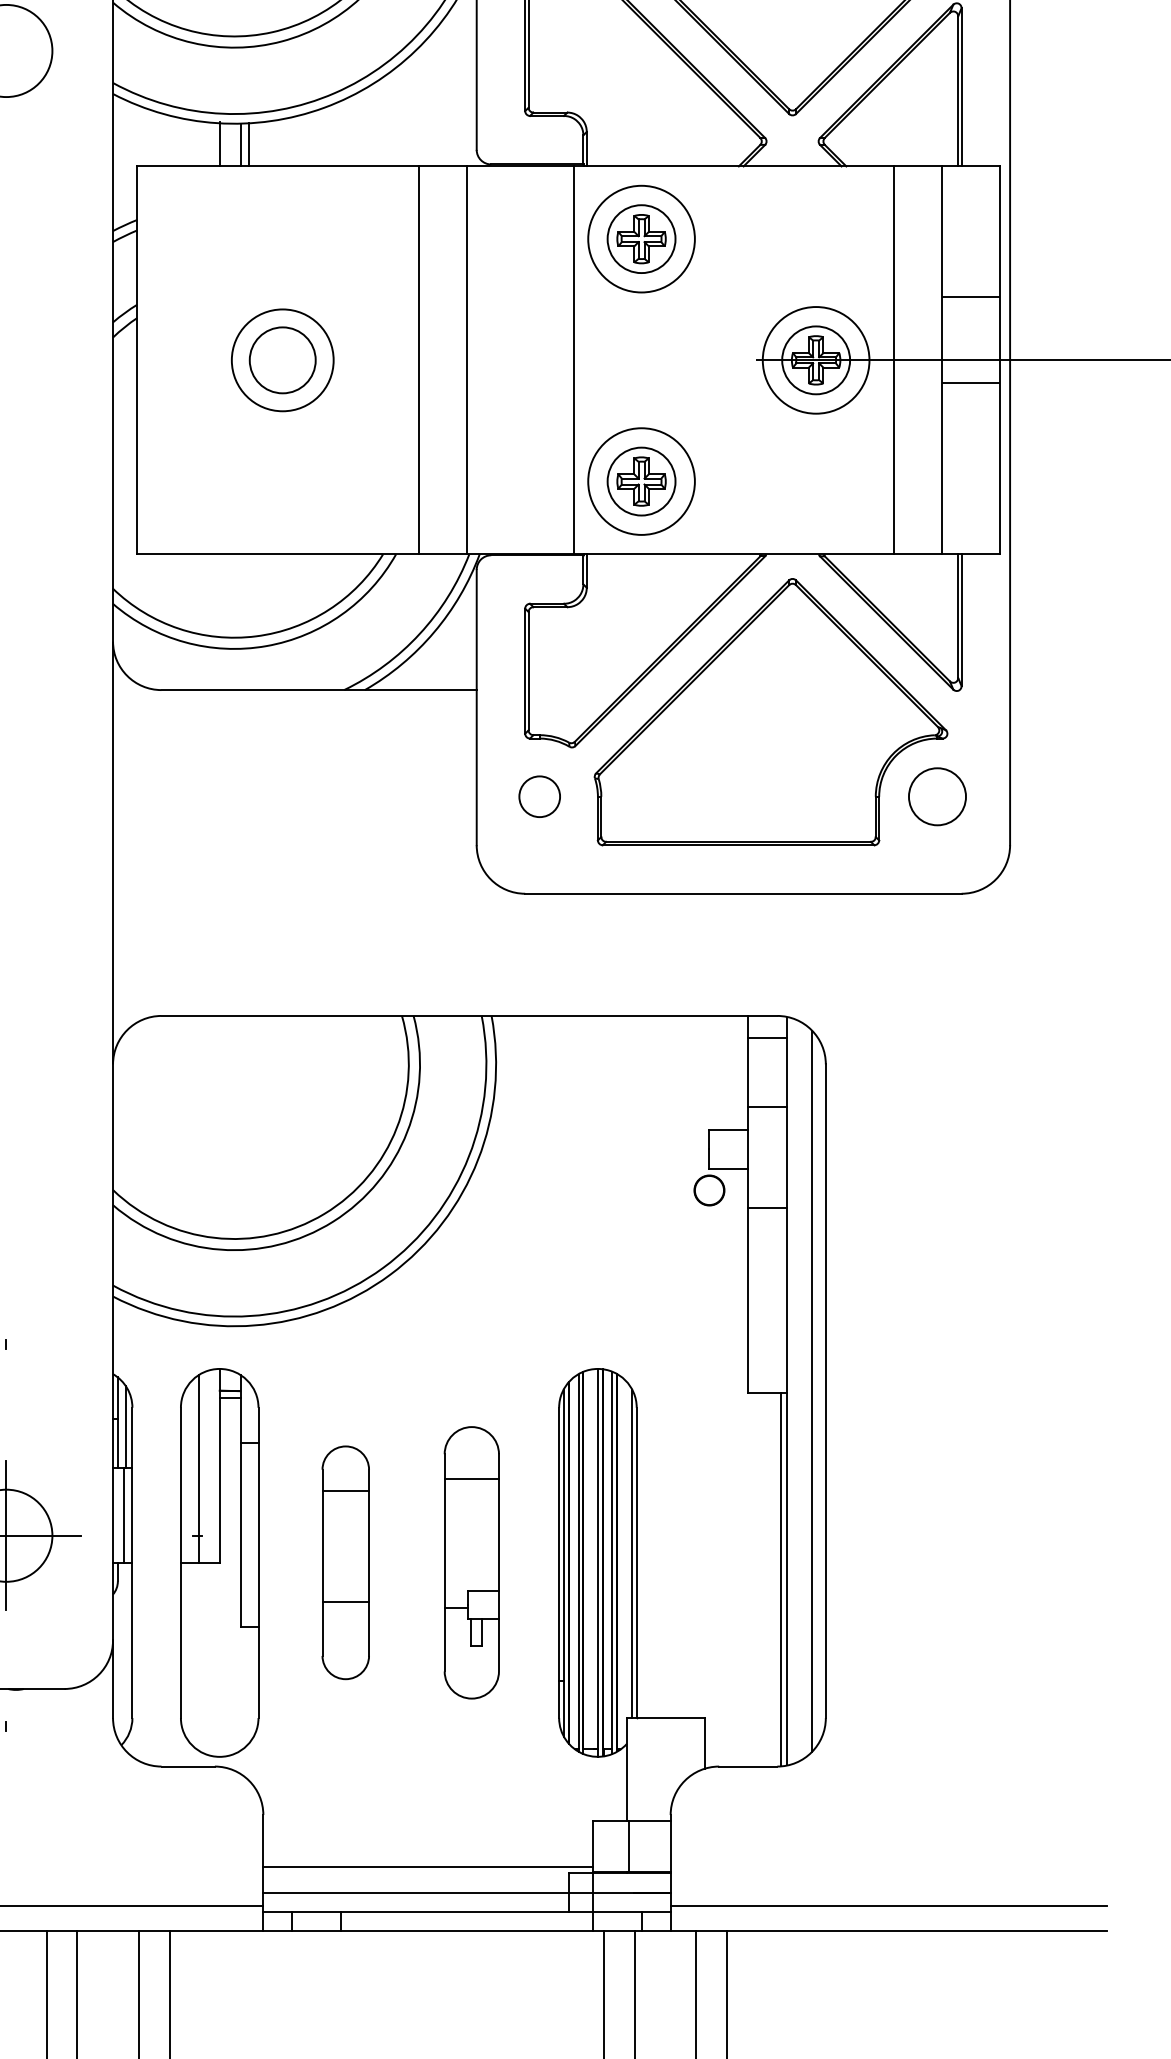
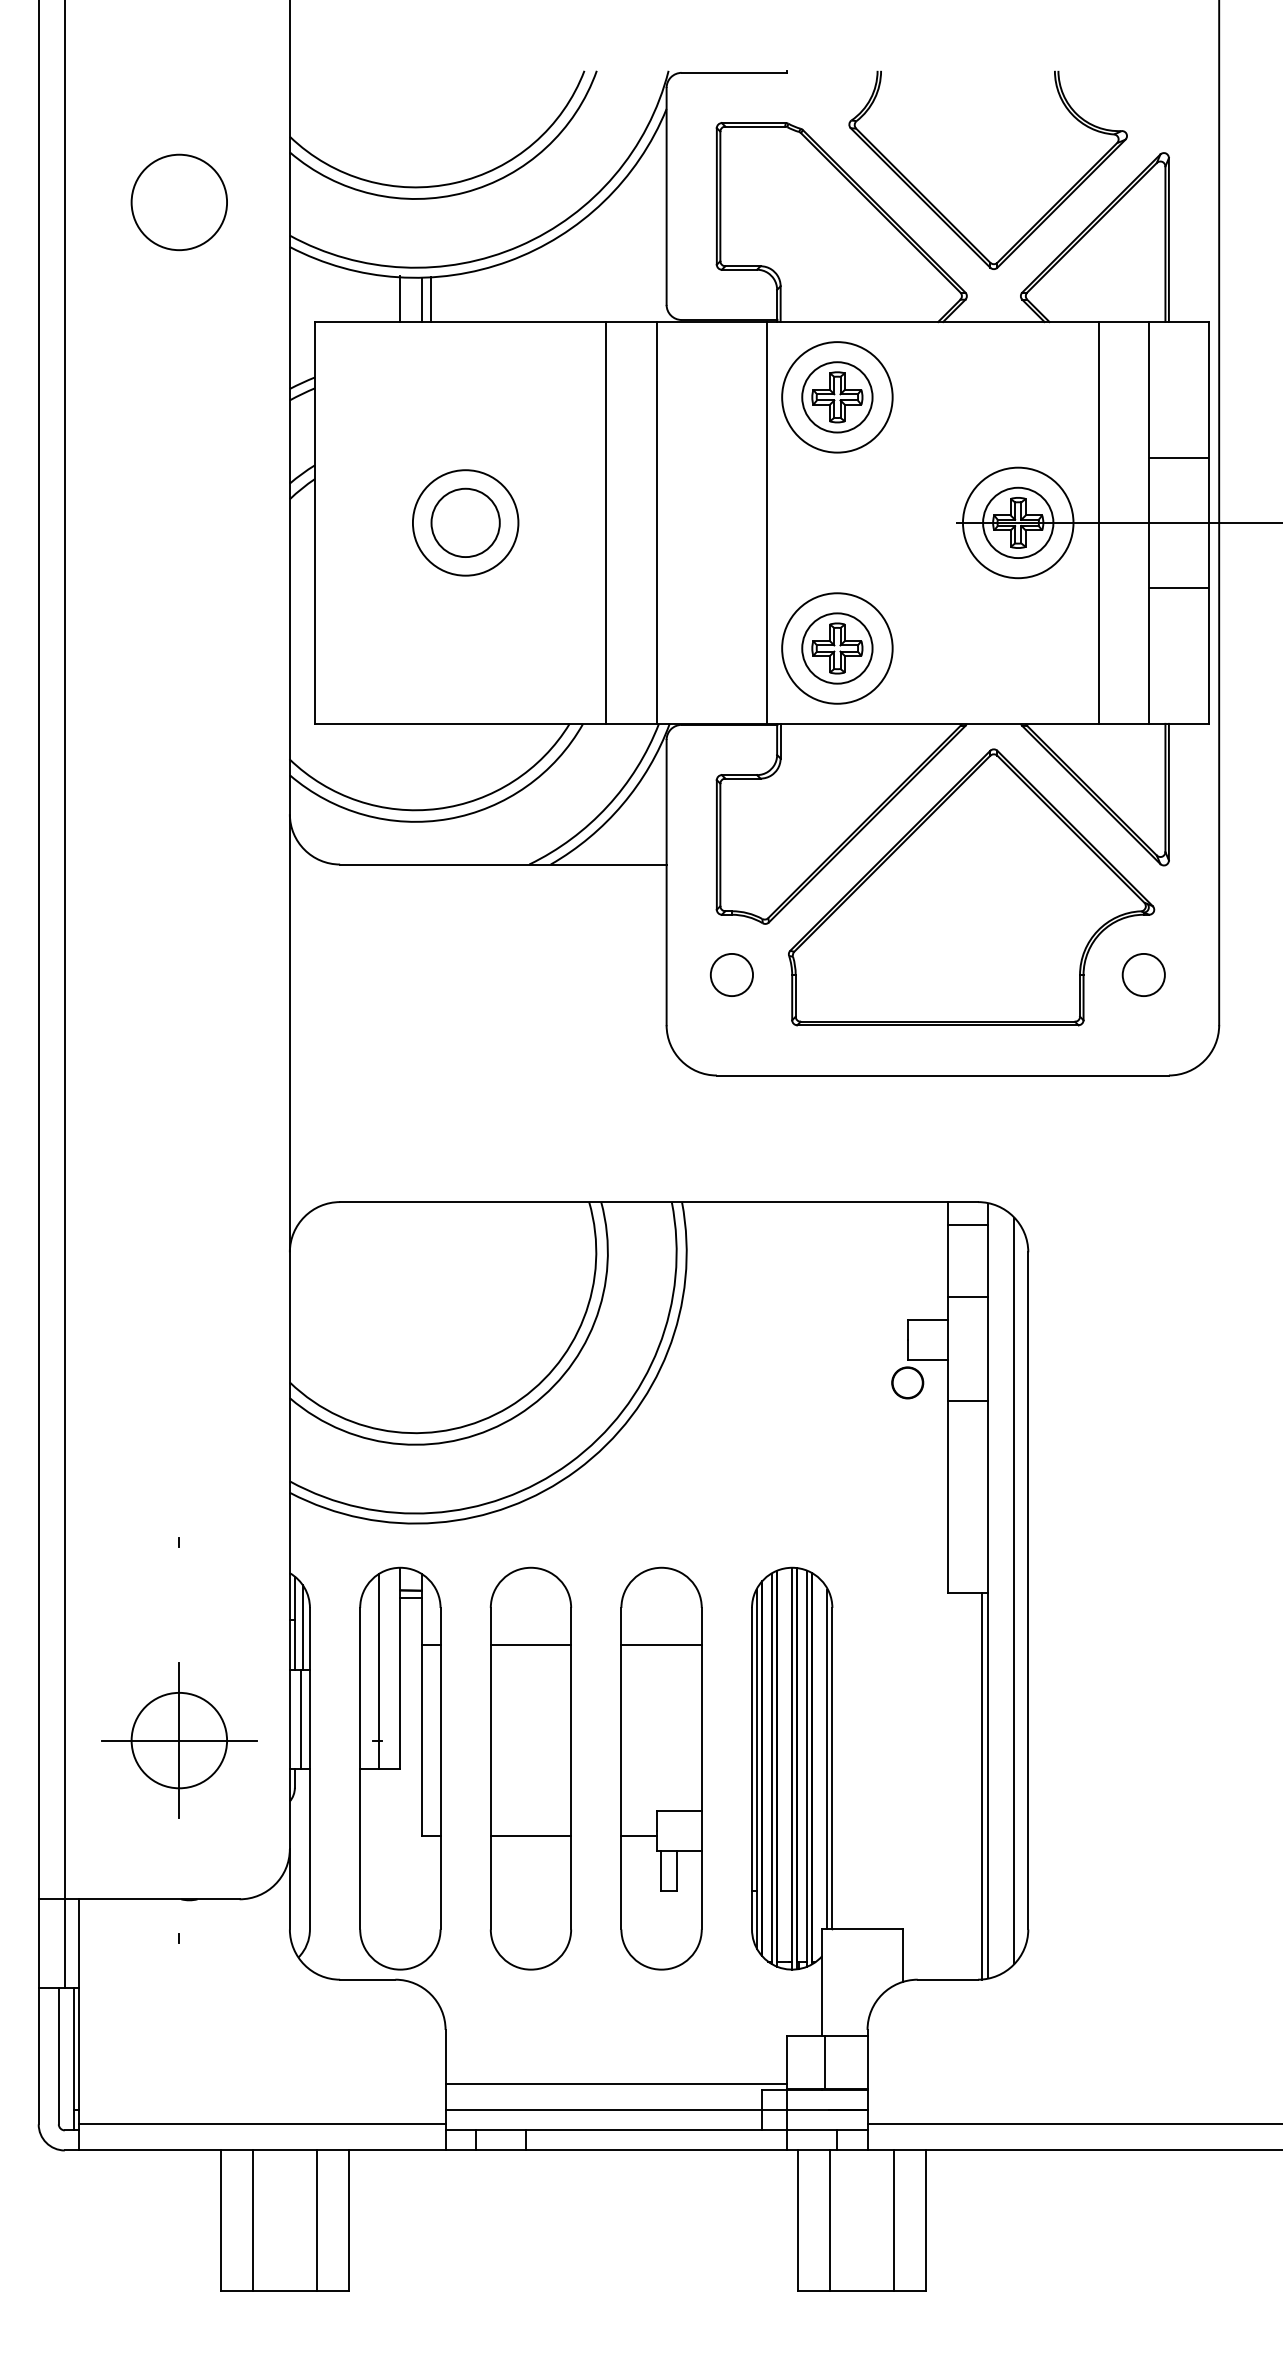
line: (970, 383) -> (1178, 588), moved
circle: (937, 796) -> (1143, 974), size x0.71
part: (345, 1562) -> (530, 1768), size x1.67
part: (471, 1562) -> (661, 1768), size x1.43

